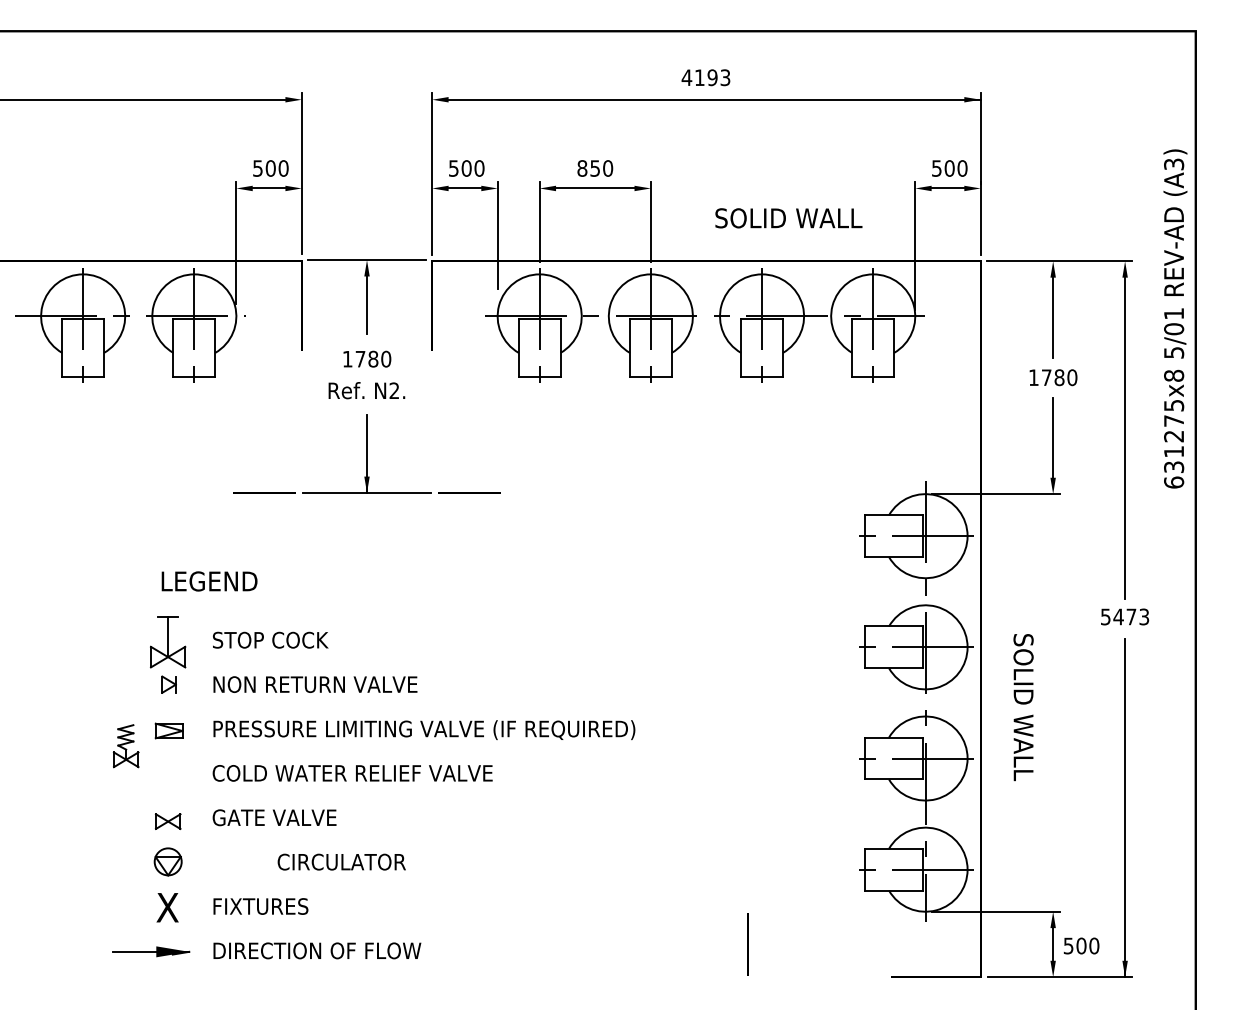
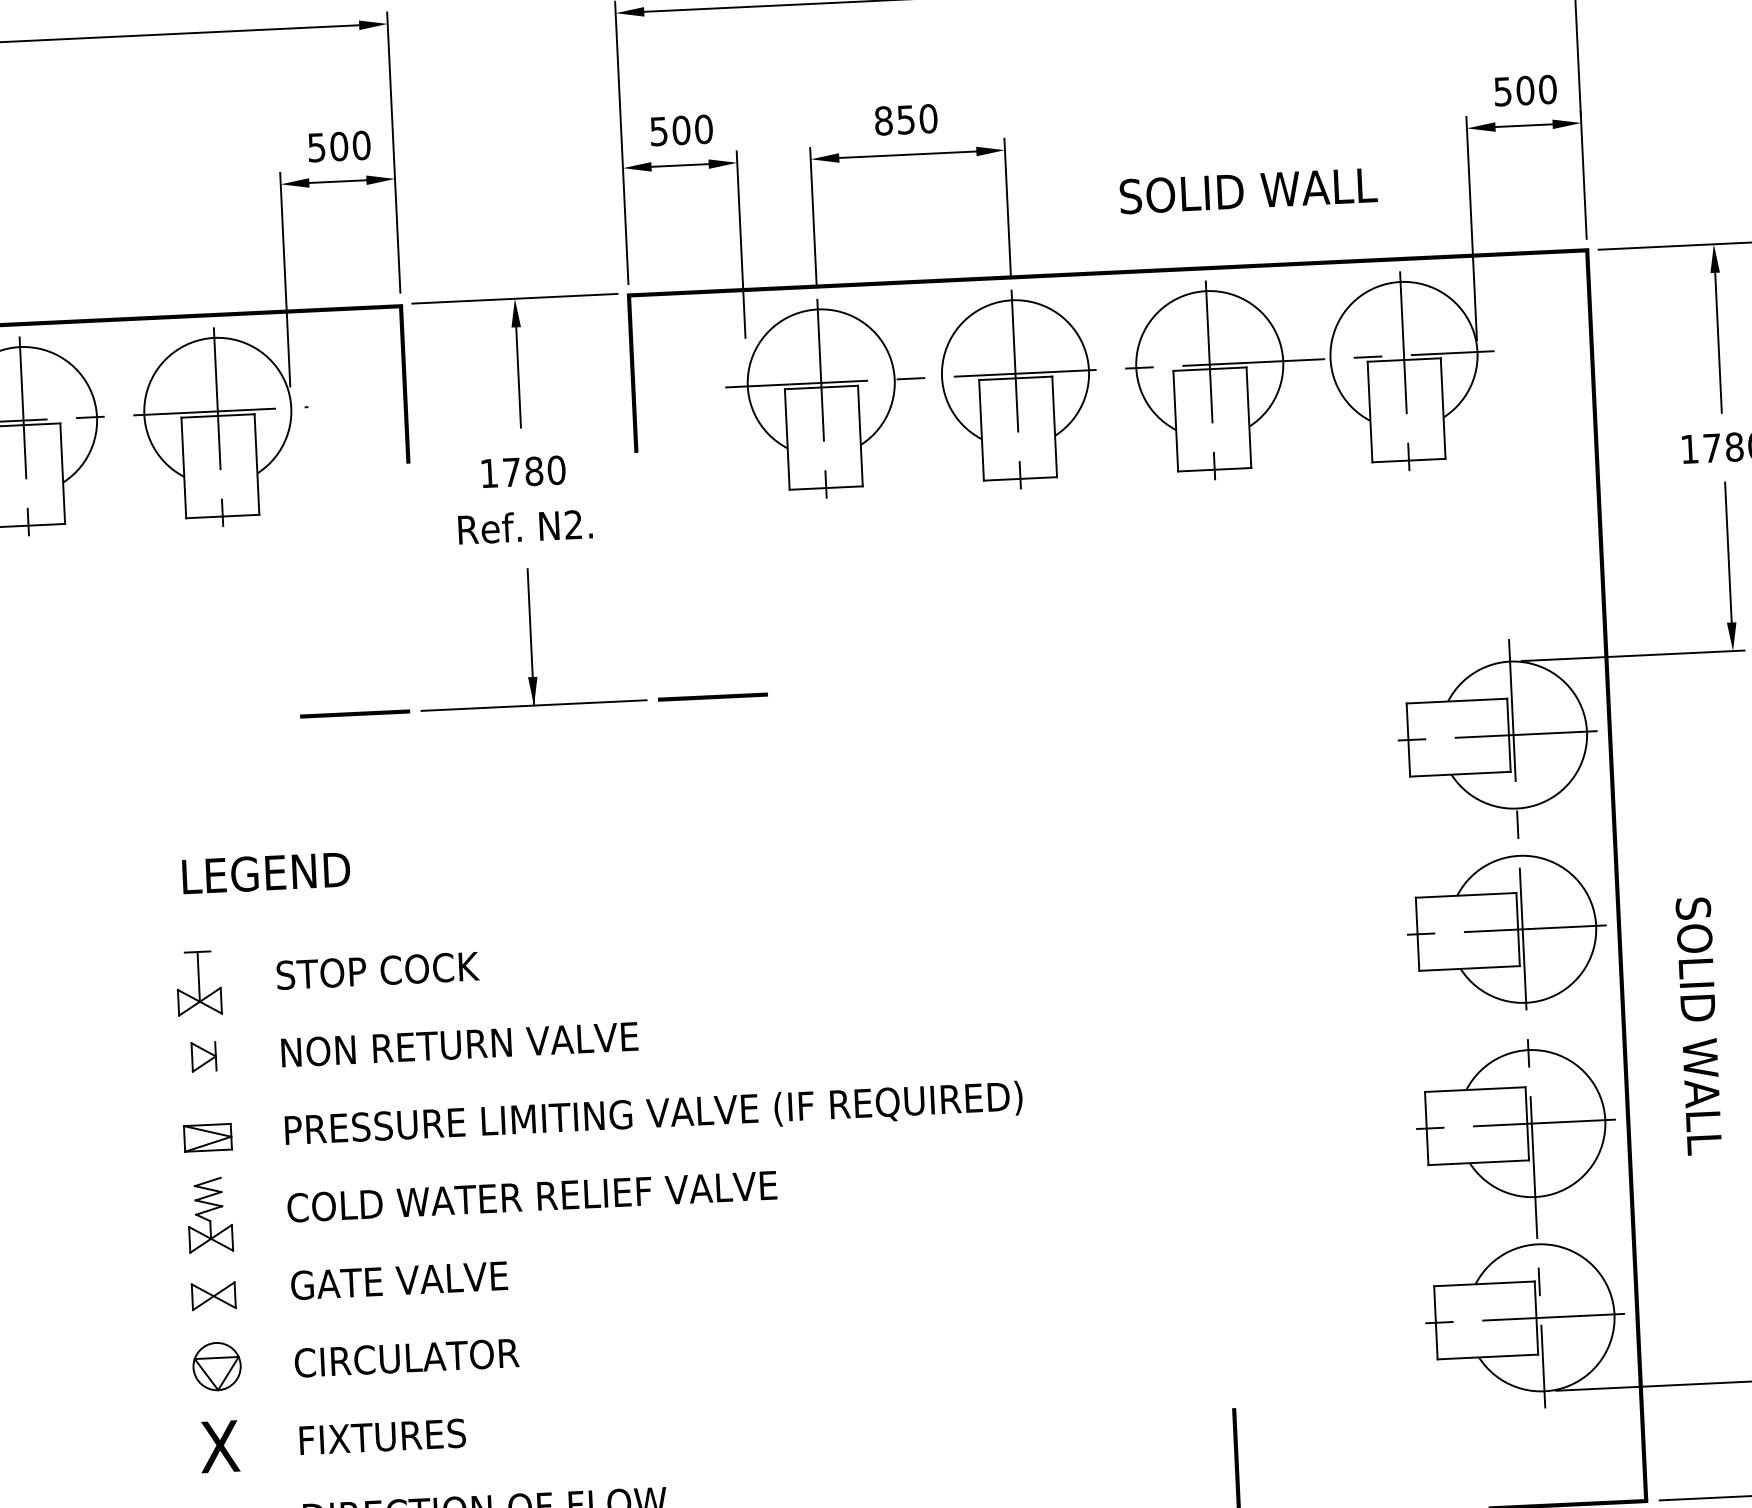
part: (168, 642) -> (199, 983), size x0.71
part: (125, 746) -> (208, 1215), moved
text: (341, 861) -> (406, 1356), moved

